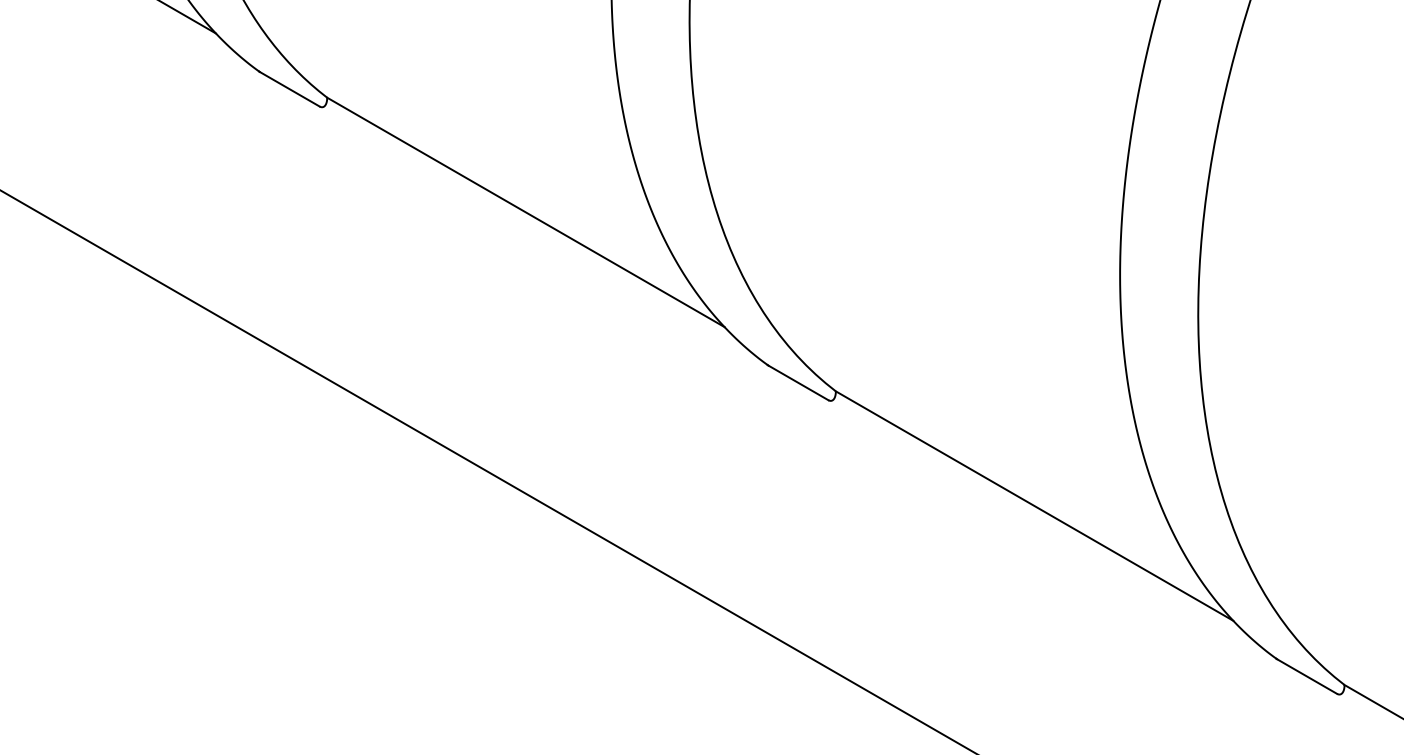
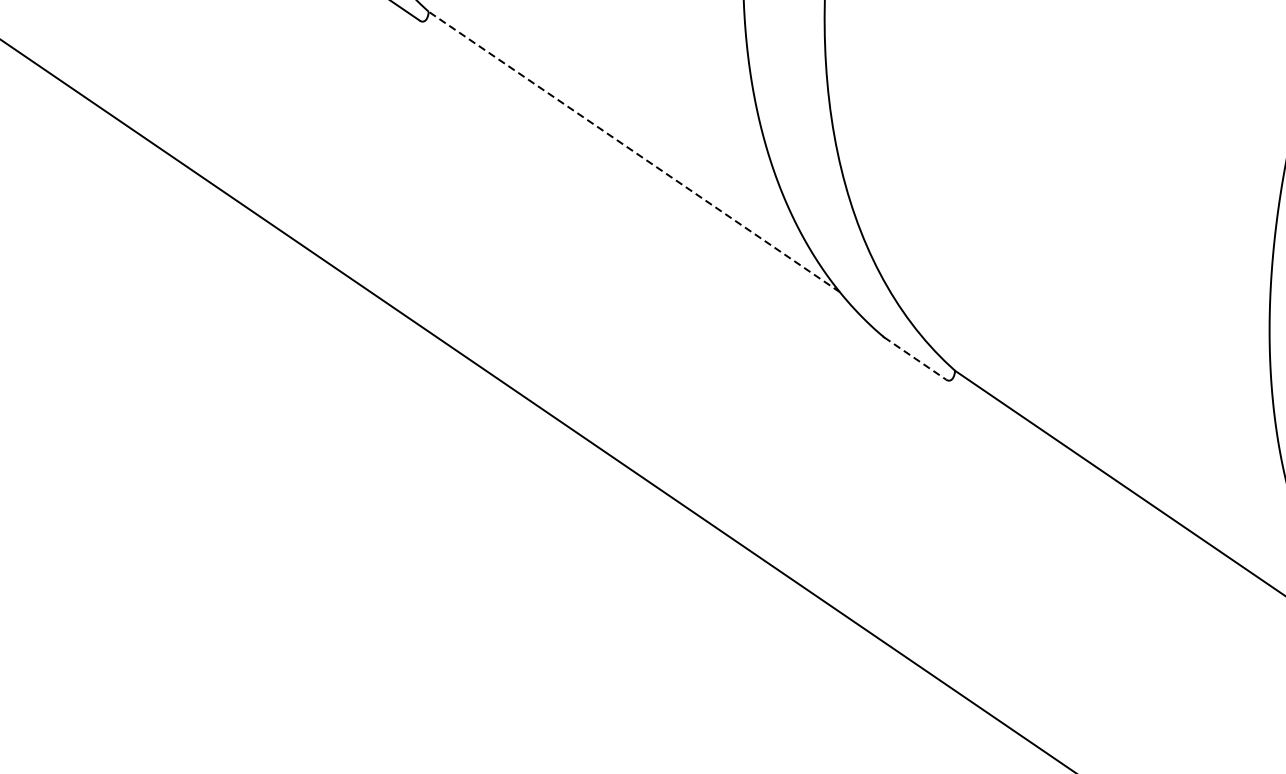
line: (525, 212) -> (633, 152), solid -> dashed
line: (798, 382) -> (915, 358), solid -> dashed

